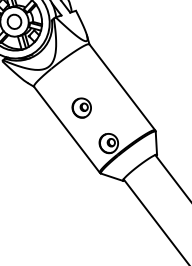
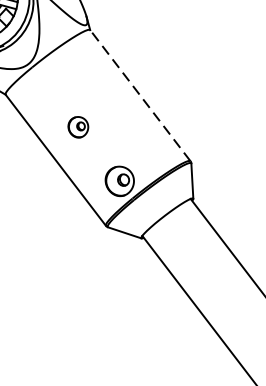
line: (121, 86) -> (139, 94), solid -> dashed
part: (81, 107) -> (78, 126), size x0.7

